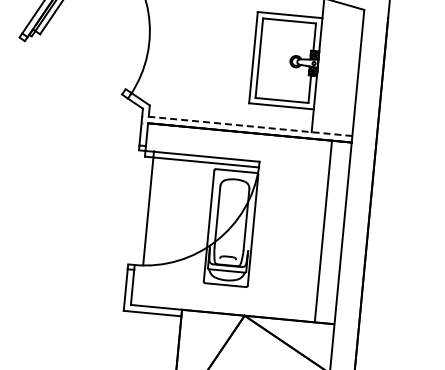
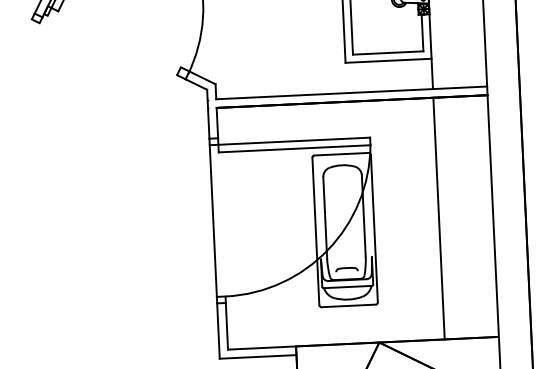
line: (250, 126) -> (351, 93), dashed -> solid
line: (148, 208) -> (213, 221), moved
line: (323, 231) -> (439, 218), moved

